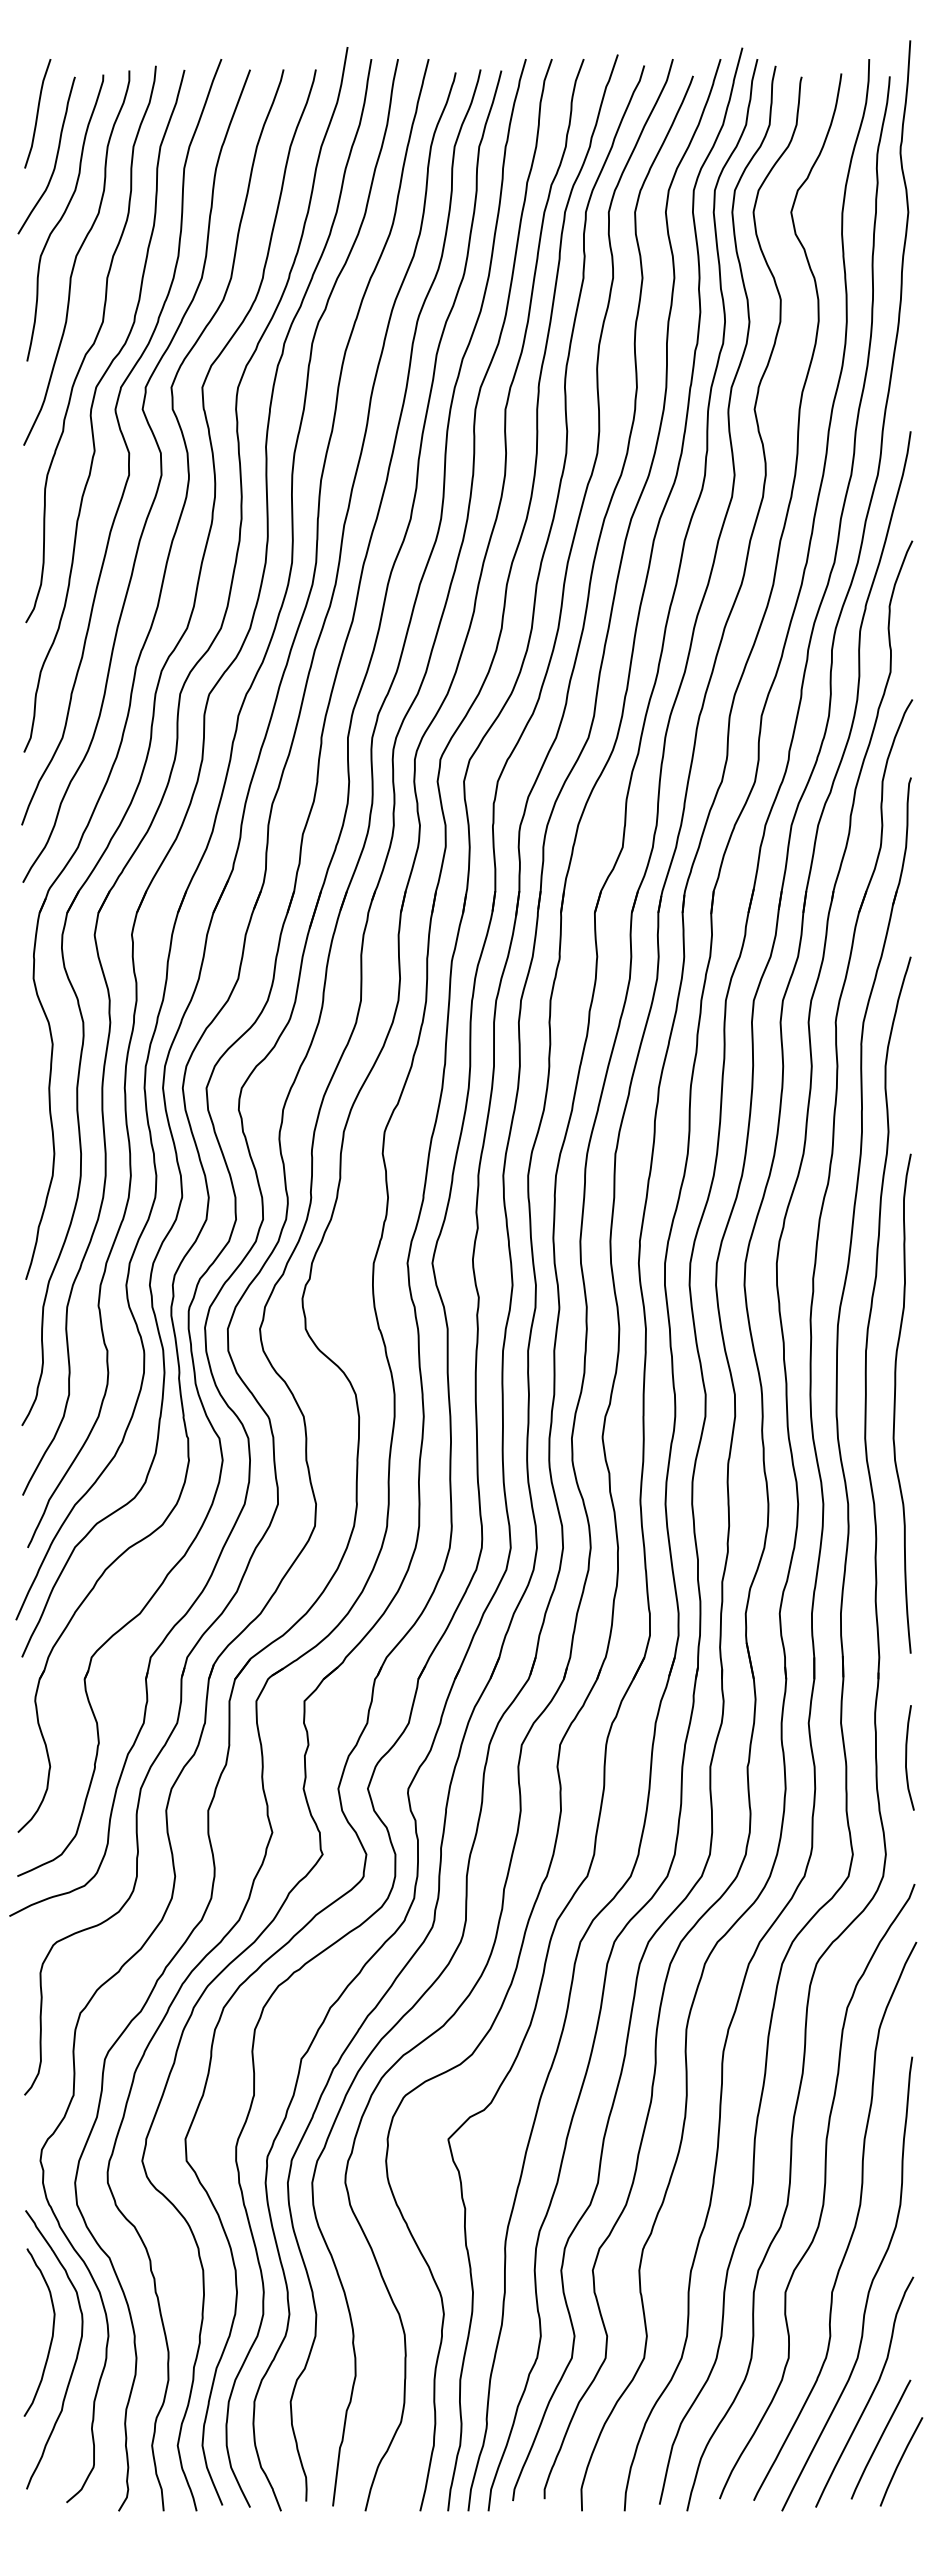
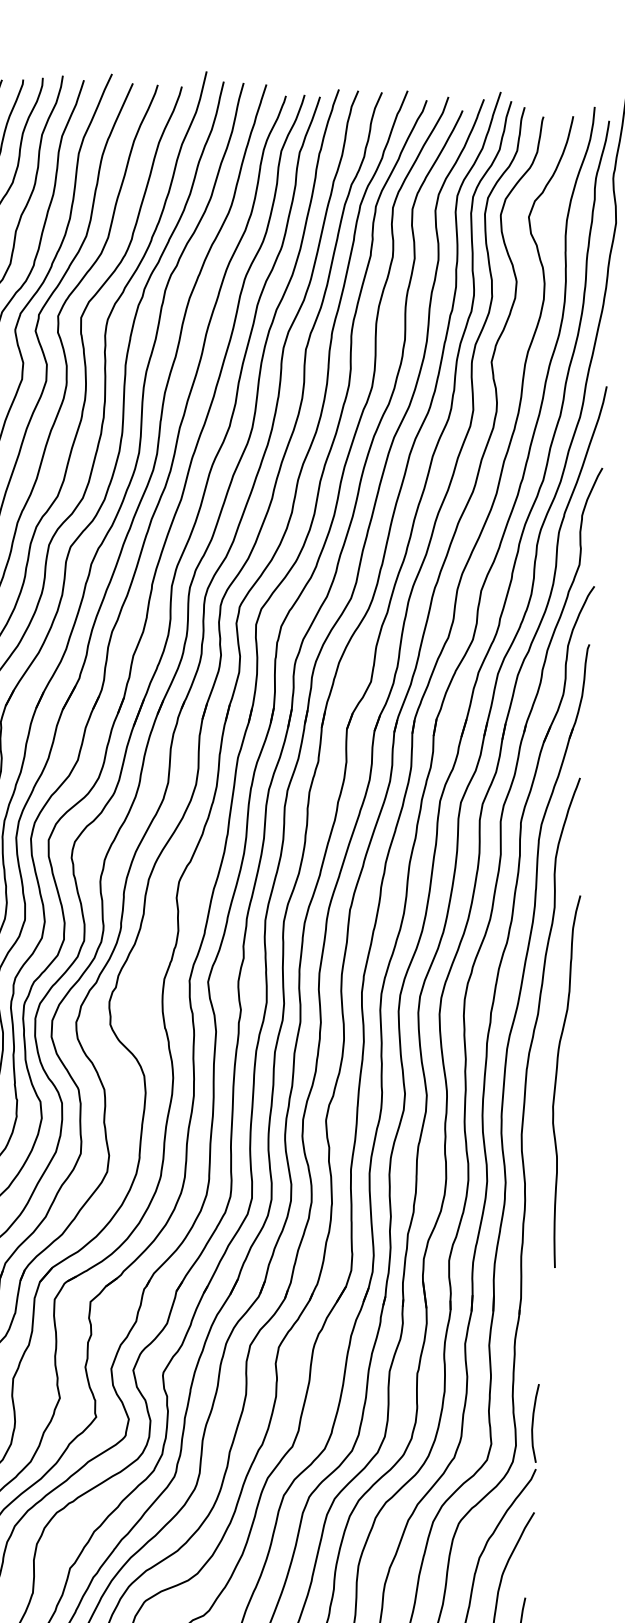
curve: (895, 1403) -> (556, 1080), moved
curve: (907, 1756) -> (533, 1422), moved

